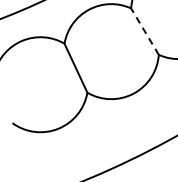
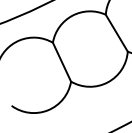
line: (144, 31) -> (116, 33), dashed -> solid

